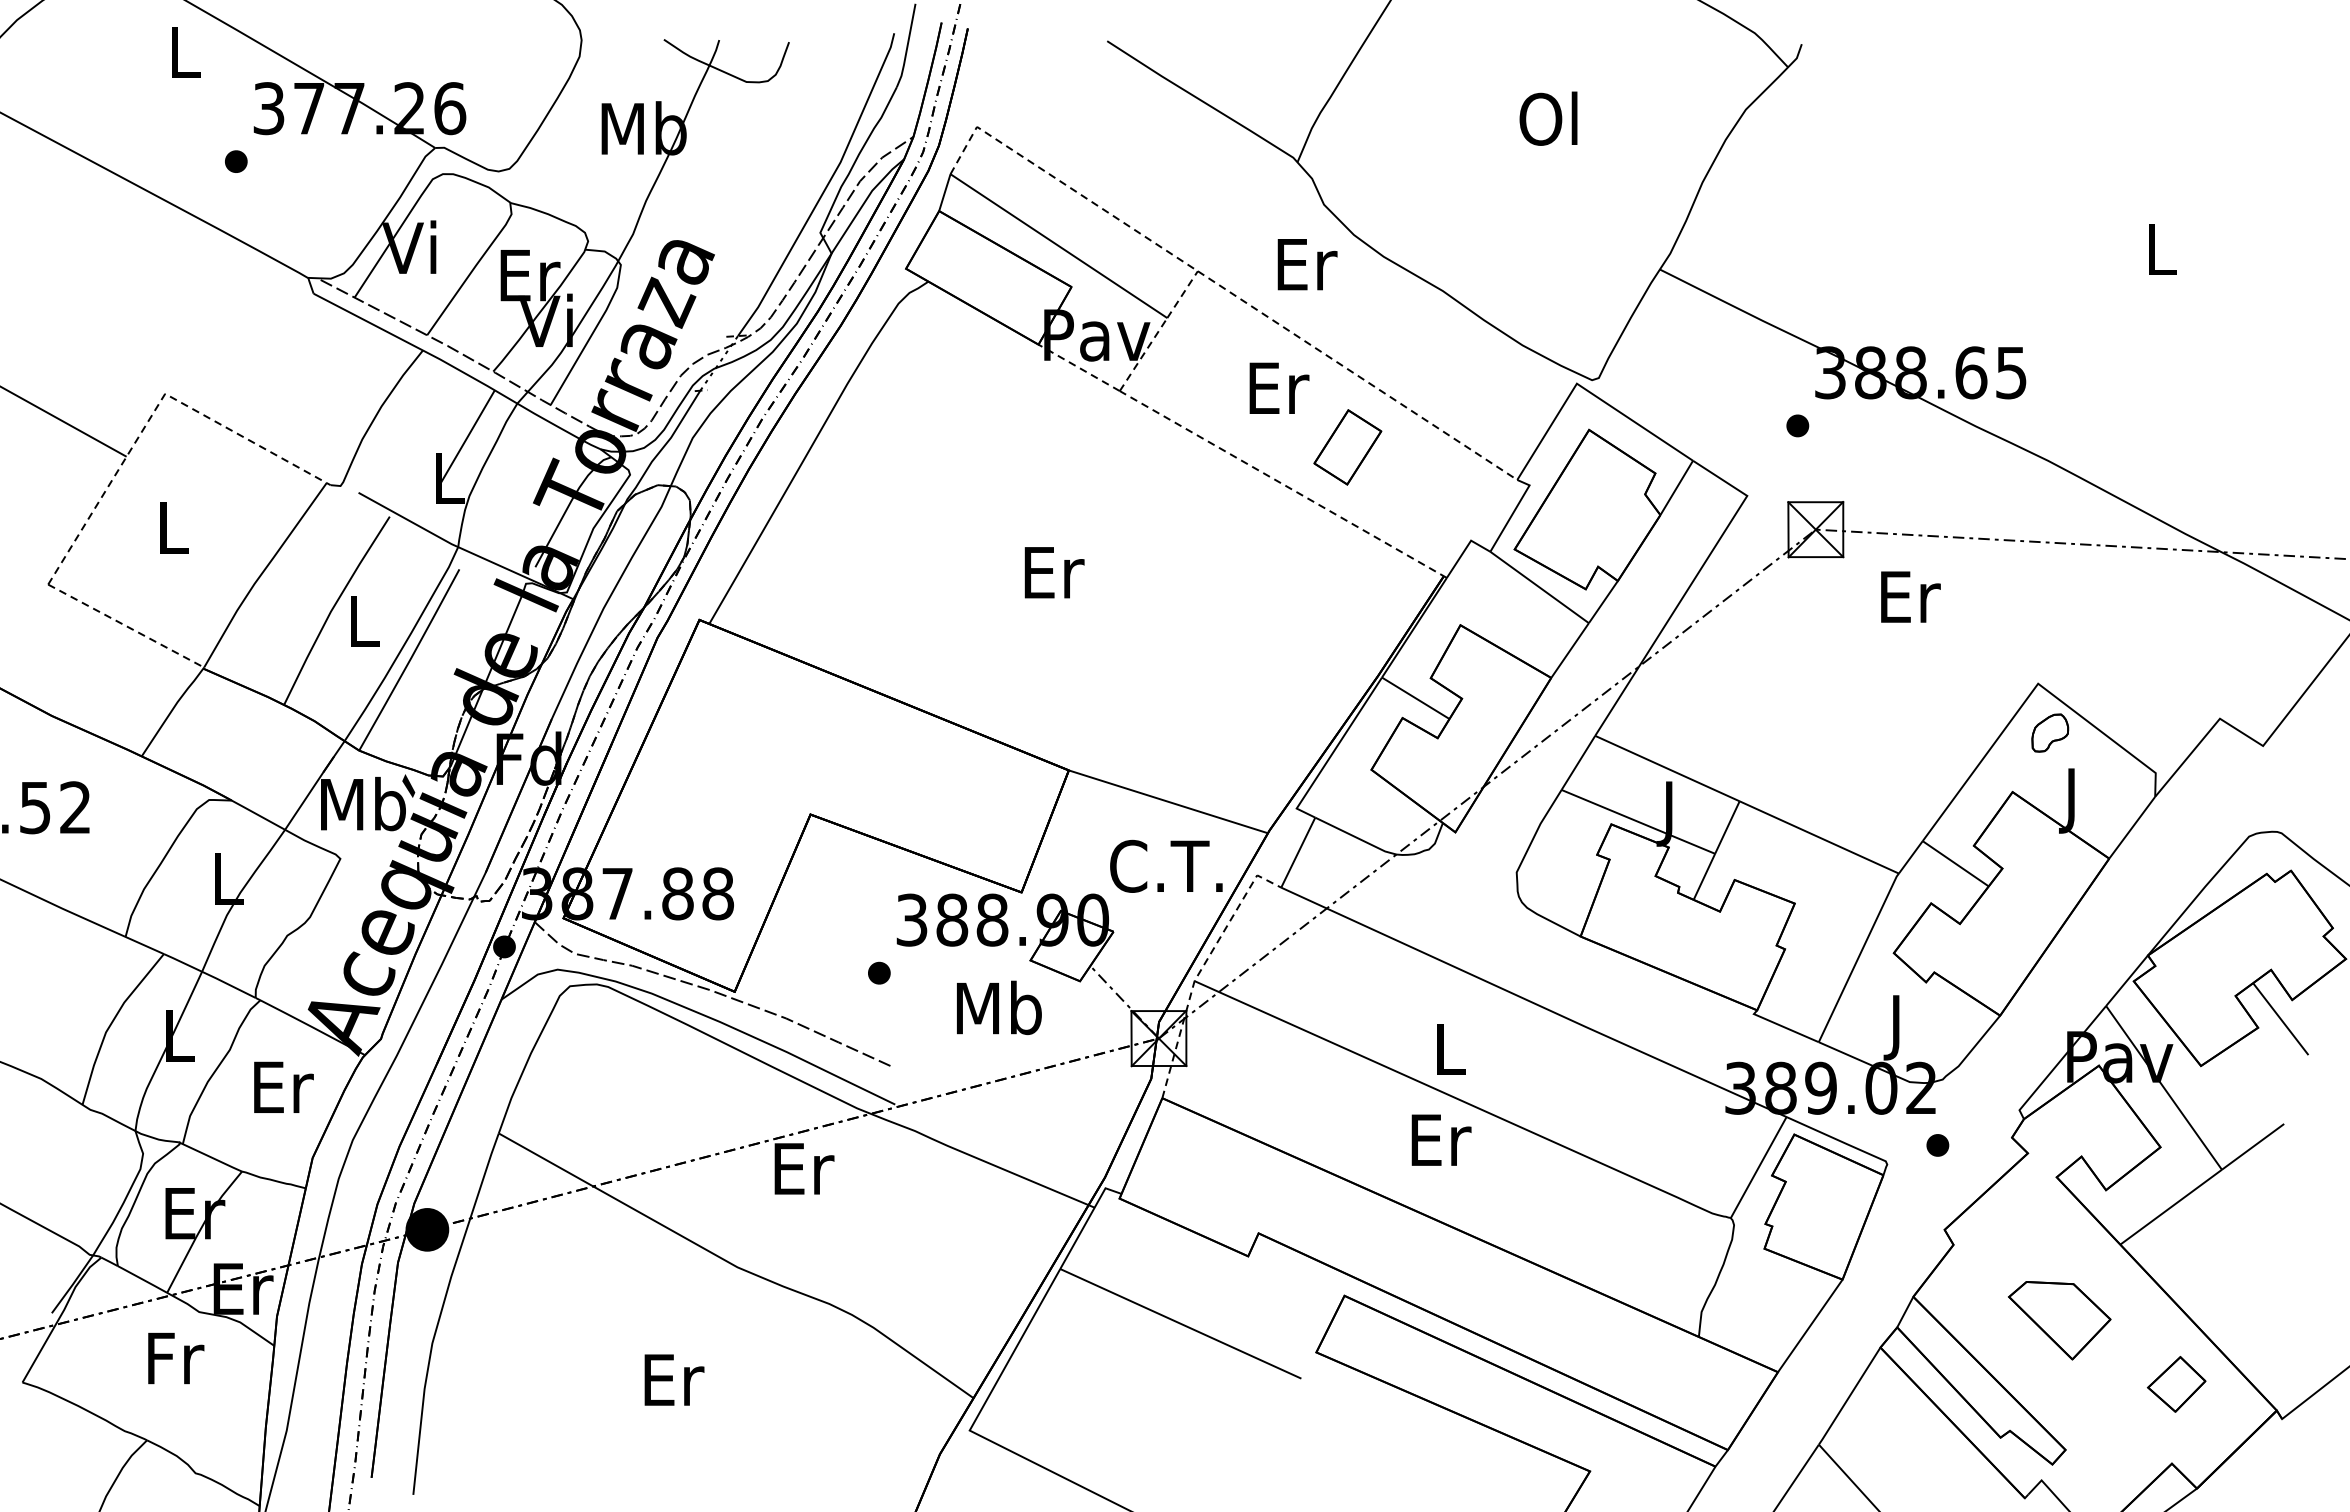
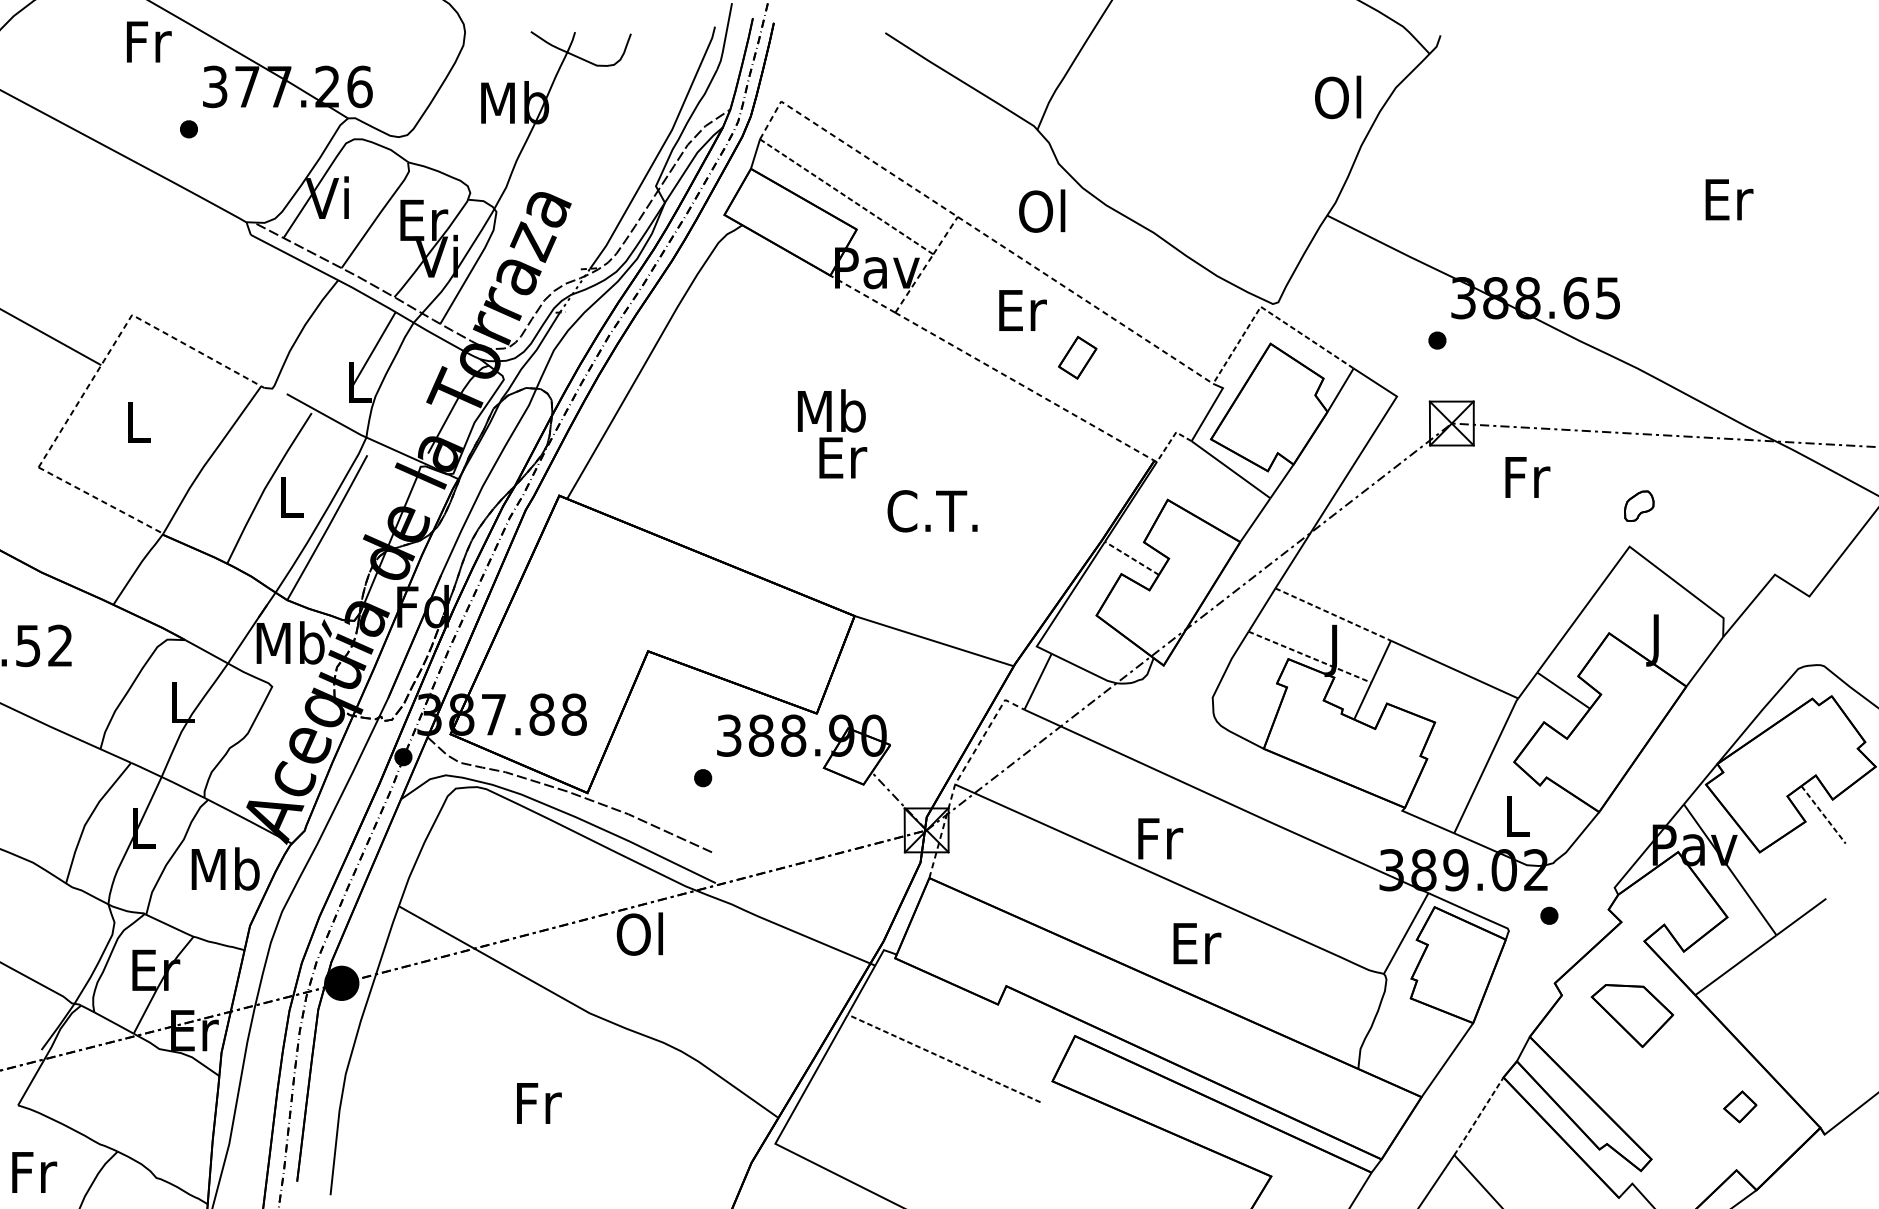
text: (186, 52) -> (149, 42), L -> Fr
text: (1548, 118) -> (1338, 97), moved
line: (1059, 246) -> (847, 197), solid -> dashed
text: (2163, 249) -> (1729, 199), L -> Er
text: (1305, 263) -> (1043, 210), Er -> Ol
line: (1586, 390) -> (1268, 312), solid -> dashed
part: (1347, 447) -> (1077, 357), size x0.7
line: (1465, 549) -> (1171, 439), solid -> dashed
text: (1910, 596) -> (1527, 476), Er -> Fr
line: (1415, 698) -> (1131, 558), solid -> dashed
part: (2050, 732) -> (1639, 505), moved
line: (1667, 768) -> (1333, 614), solid -> dashed
line: (1638, 822) -> (1310, 657), solid -> dashed
text: (1166, 865) -> (932, 510), moved
text: (999, 1007) -> (831, 410), moved
line: (2281, 1019) -> (1824, 815), solid -> dashed
text: (1898, 1027) -> (1517, 821), J -> L
text: (1451, 1048) -> (1160, 838), L -> Fr
text: (281, 1086) -> (225, 868), Er -> Mb
text: (1441, 1139) -> (1197, 943), moved
text: (802, 1168) -> (641, 934), Er -> Ol
part: (2059, 1320) -> (1632, 1015), moved
line: (1180, 1323) -> (943, 1058), solid -> dashed
text: (176, 1358) -> (34, 1172), moved
text: (674, 1379) -> (539, 1102), Er -> Fr
part: (2176, 1384) -> (1740, 1106), size x0.7
line: (1849, 1396) -> (1478, 1116), solid -> dashed

